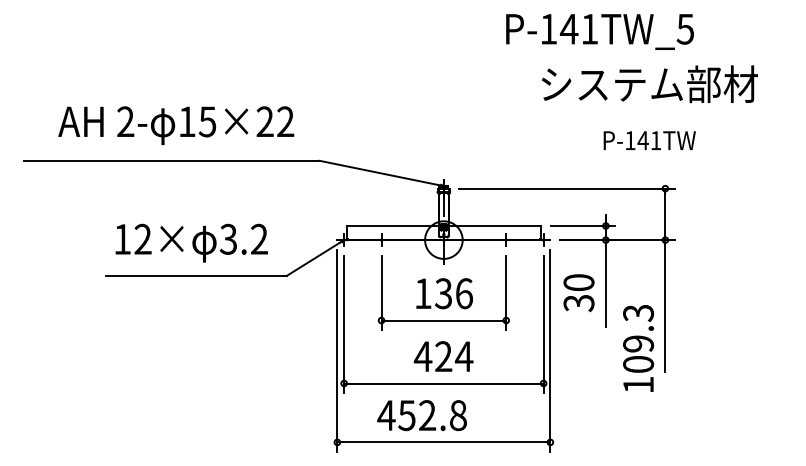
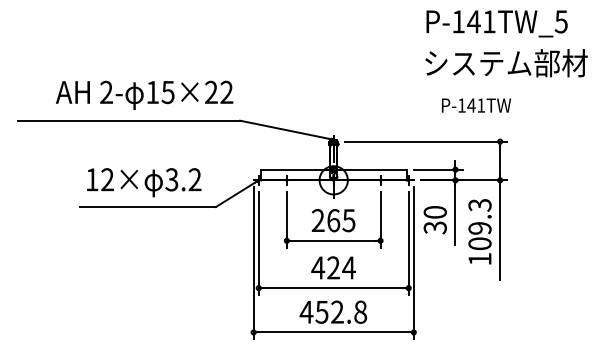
text: (599, 31) -> (496, 23), moved
text: (649, 84) -> (506, 63), moved
text: (176, 124) -> (144, 94), moved
text: (649, 140) -> (476, 105), moved
text: (443, 293) -> (333, 220), 136 -> 265
text: (637, 348) -> (479, 231), moved
text: (422, 414) -> (333, 311), moved

